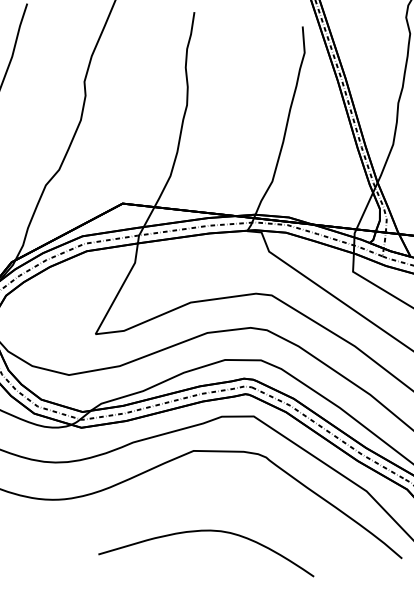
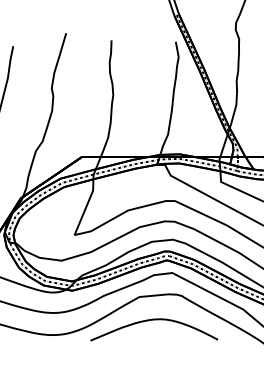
curve: (210, 532) -> (154, 320), moved

